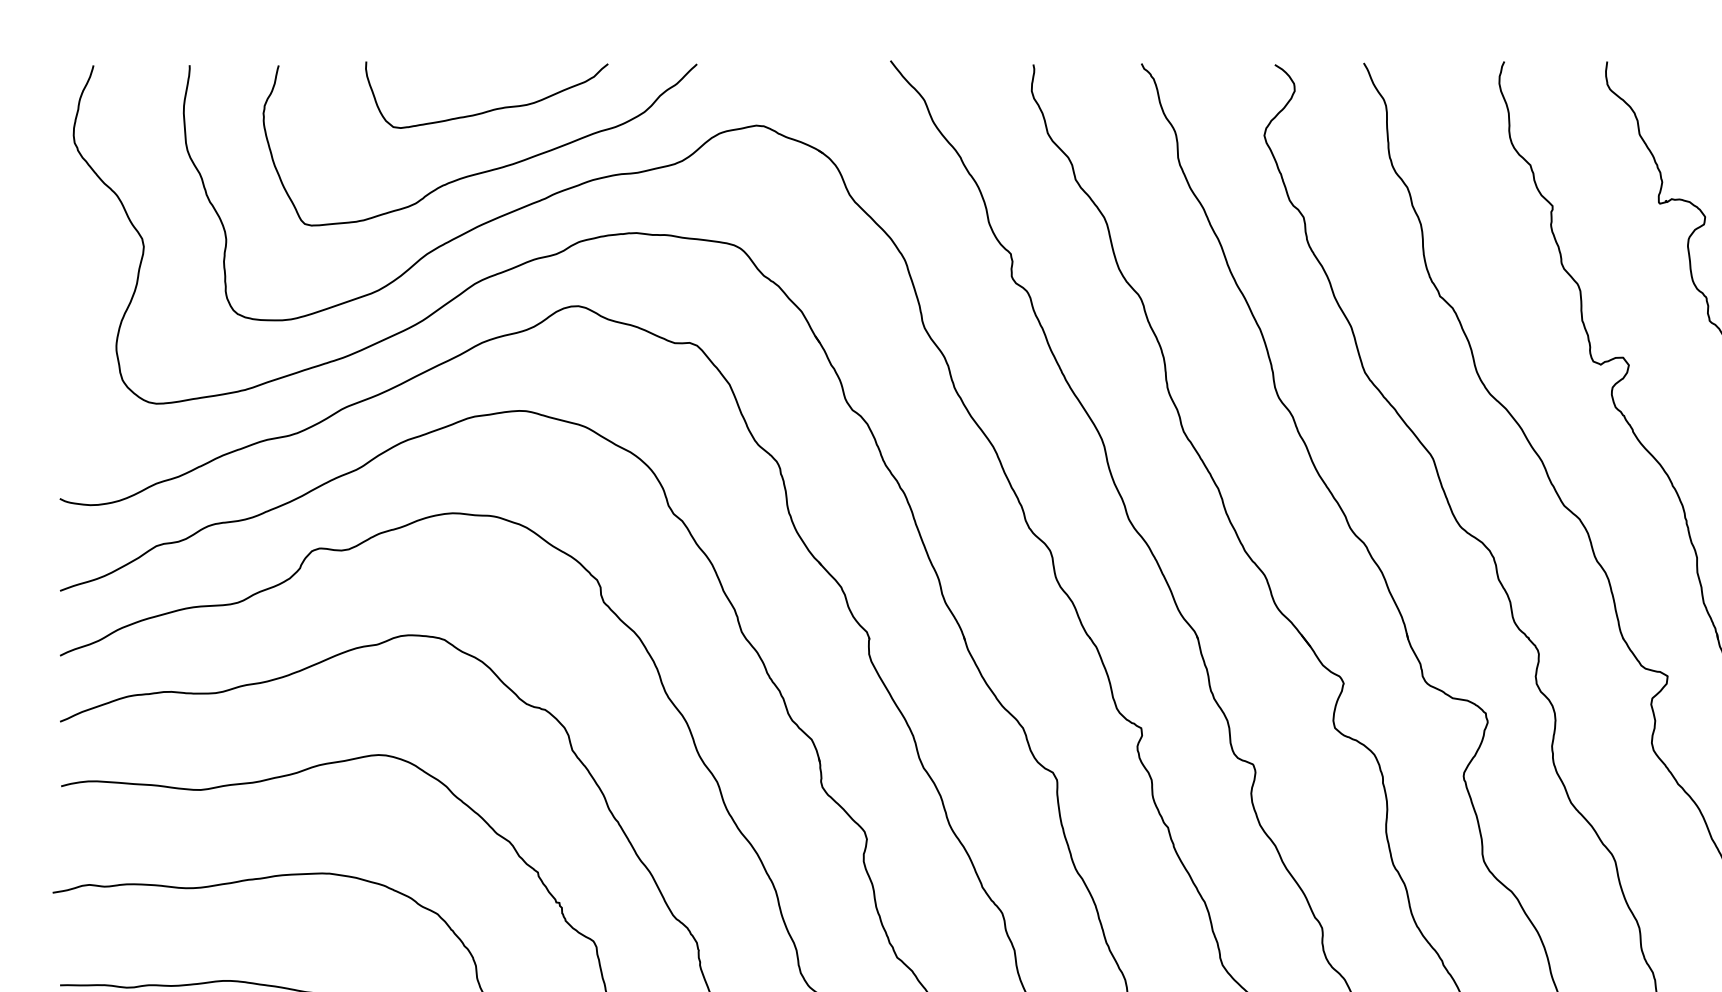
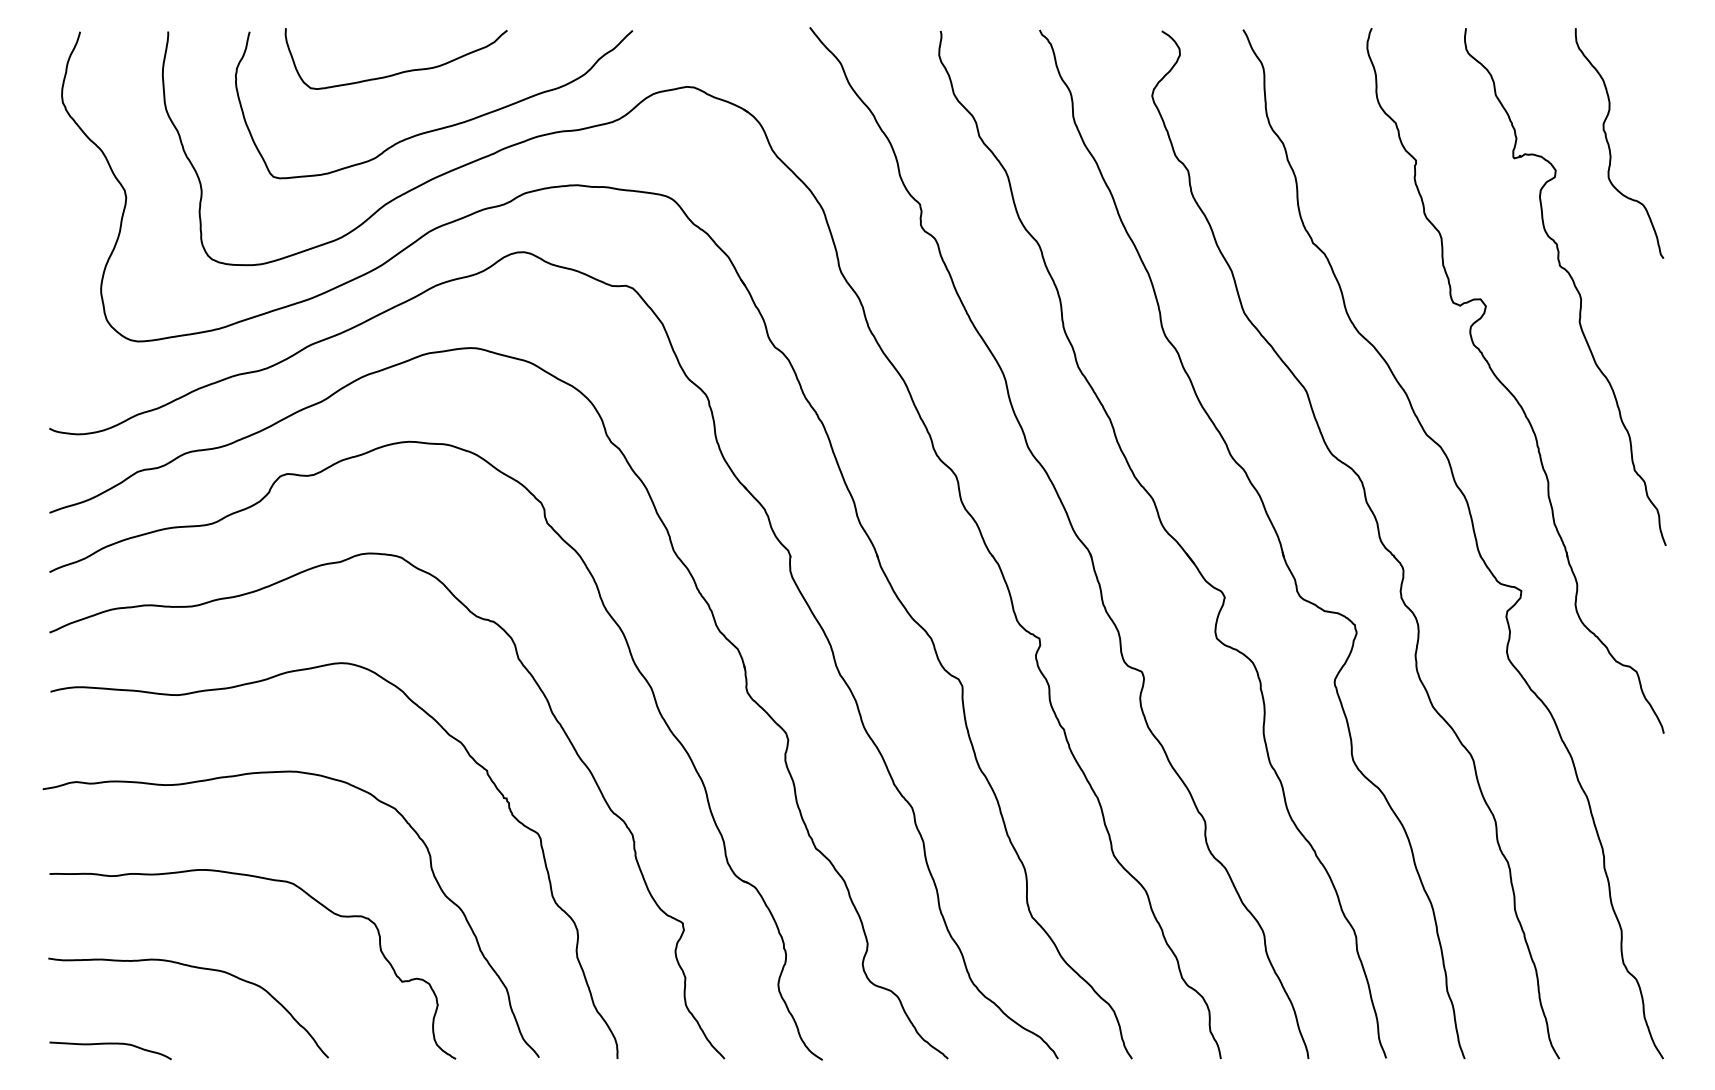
curve: (488, 109) -> (397, 72), moved

